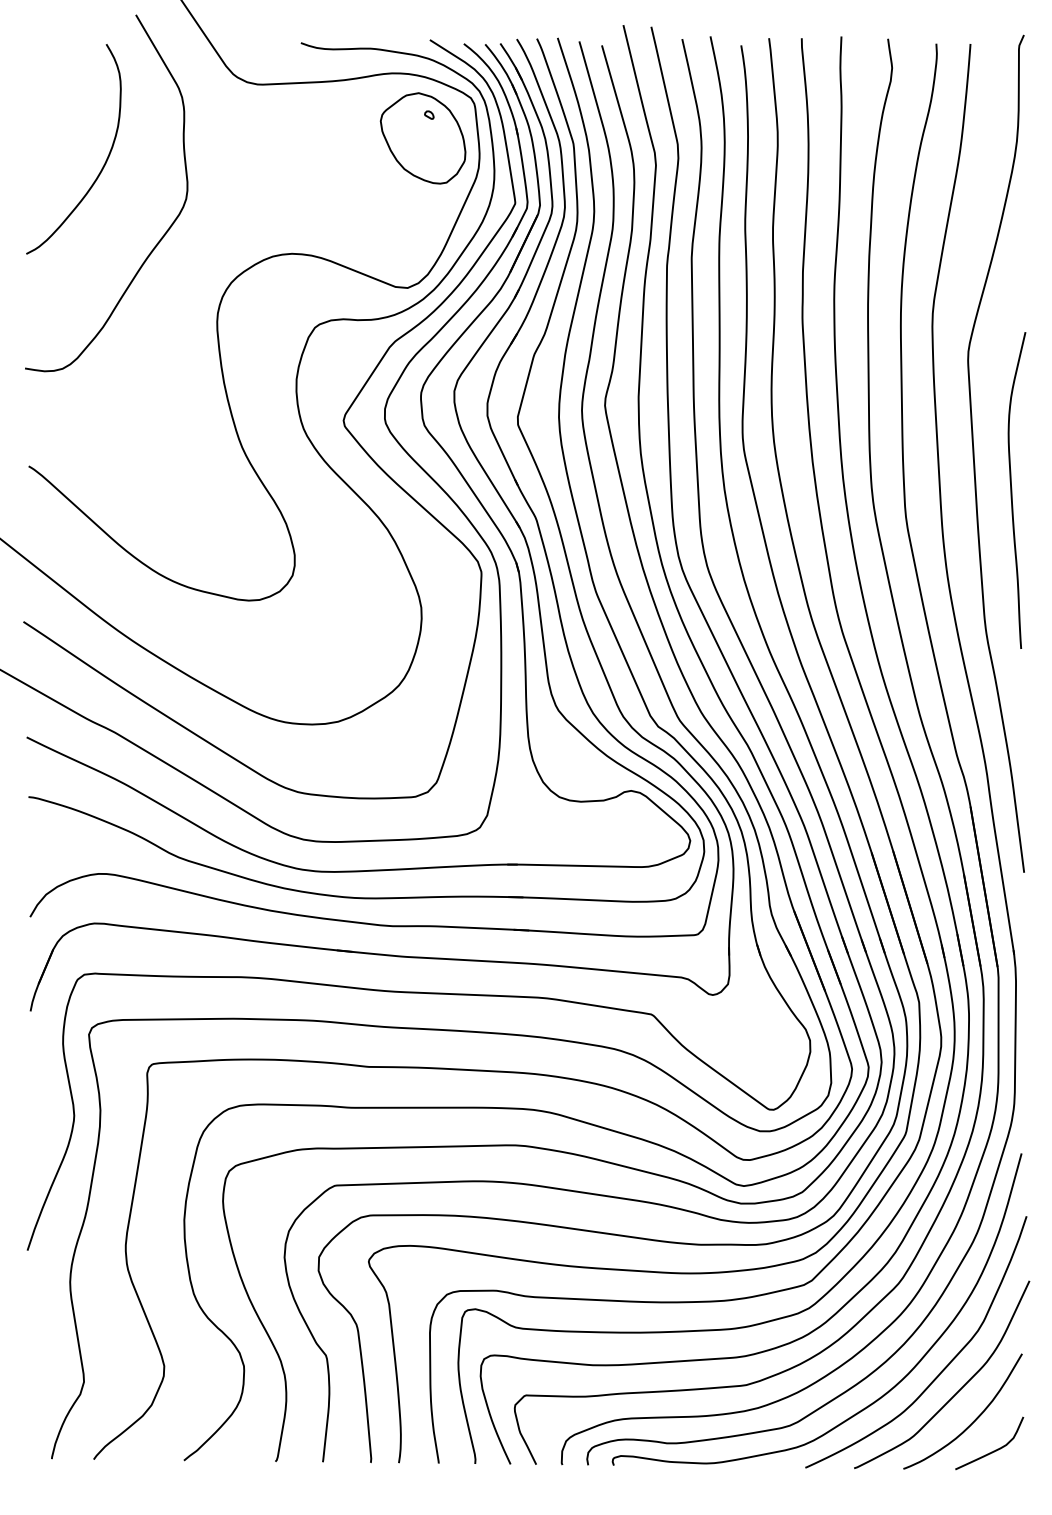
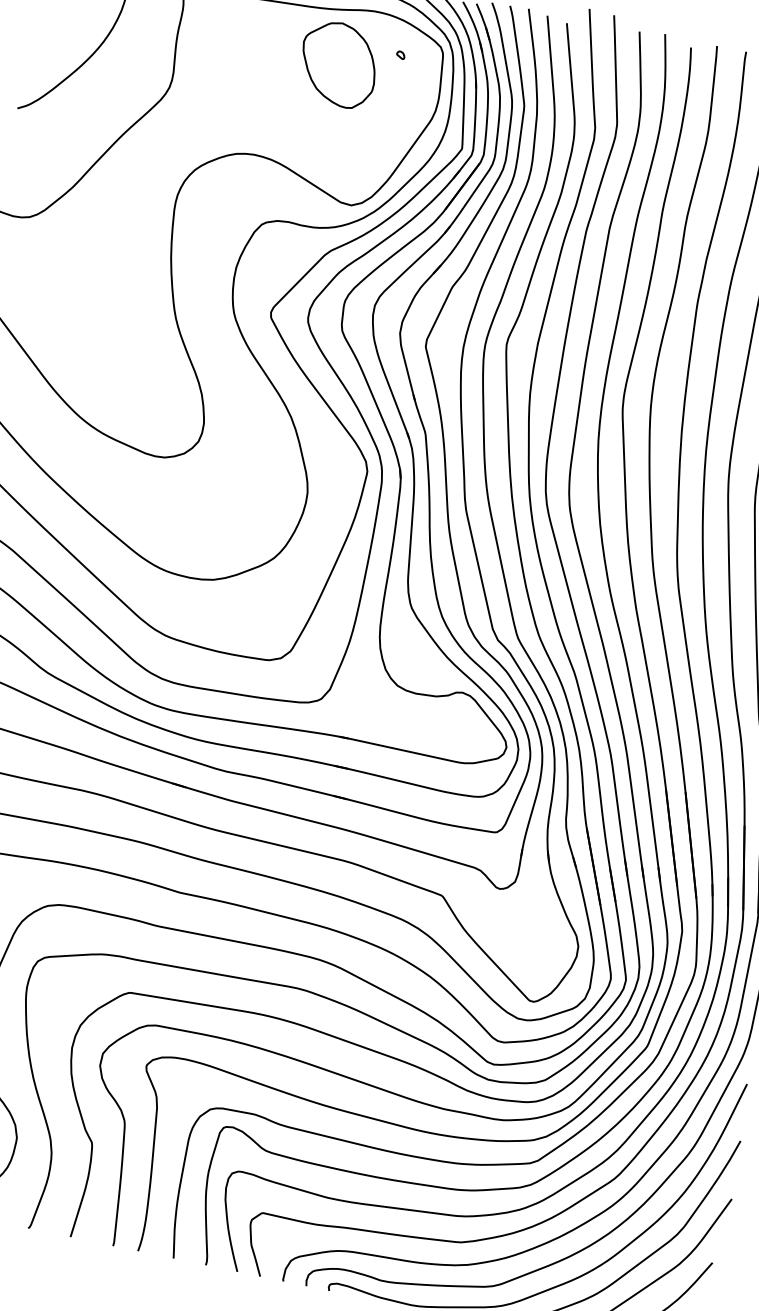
part: (422, 138) -> (338, 64), moved

